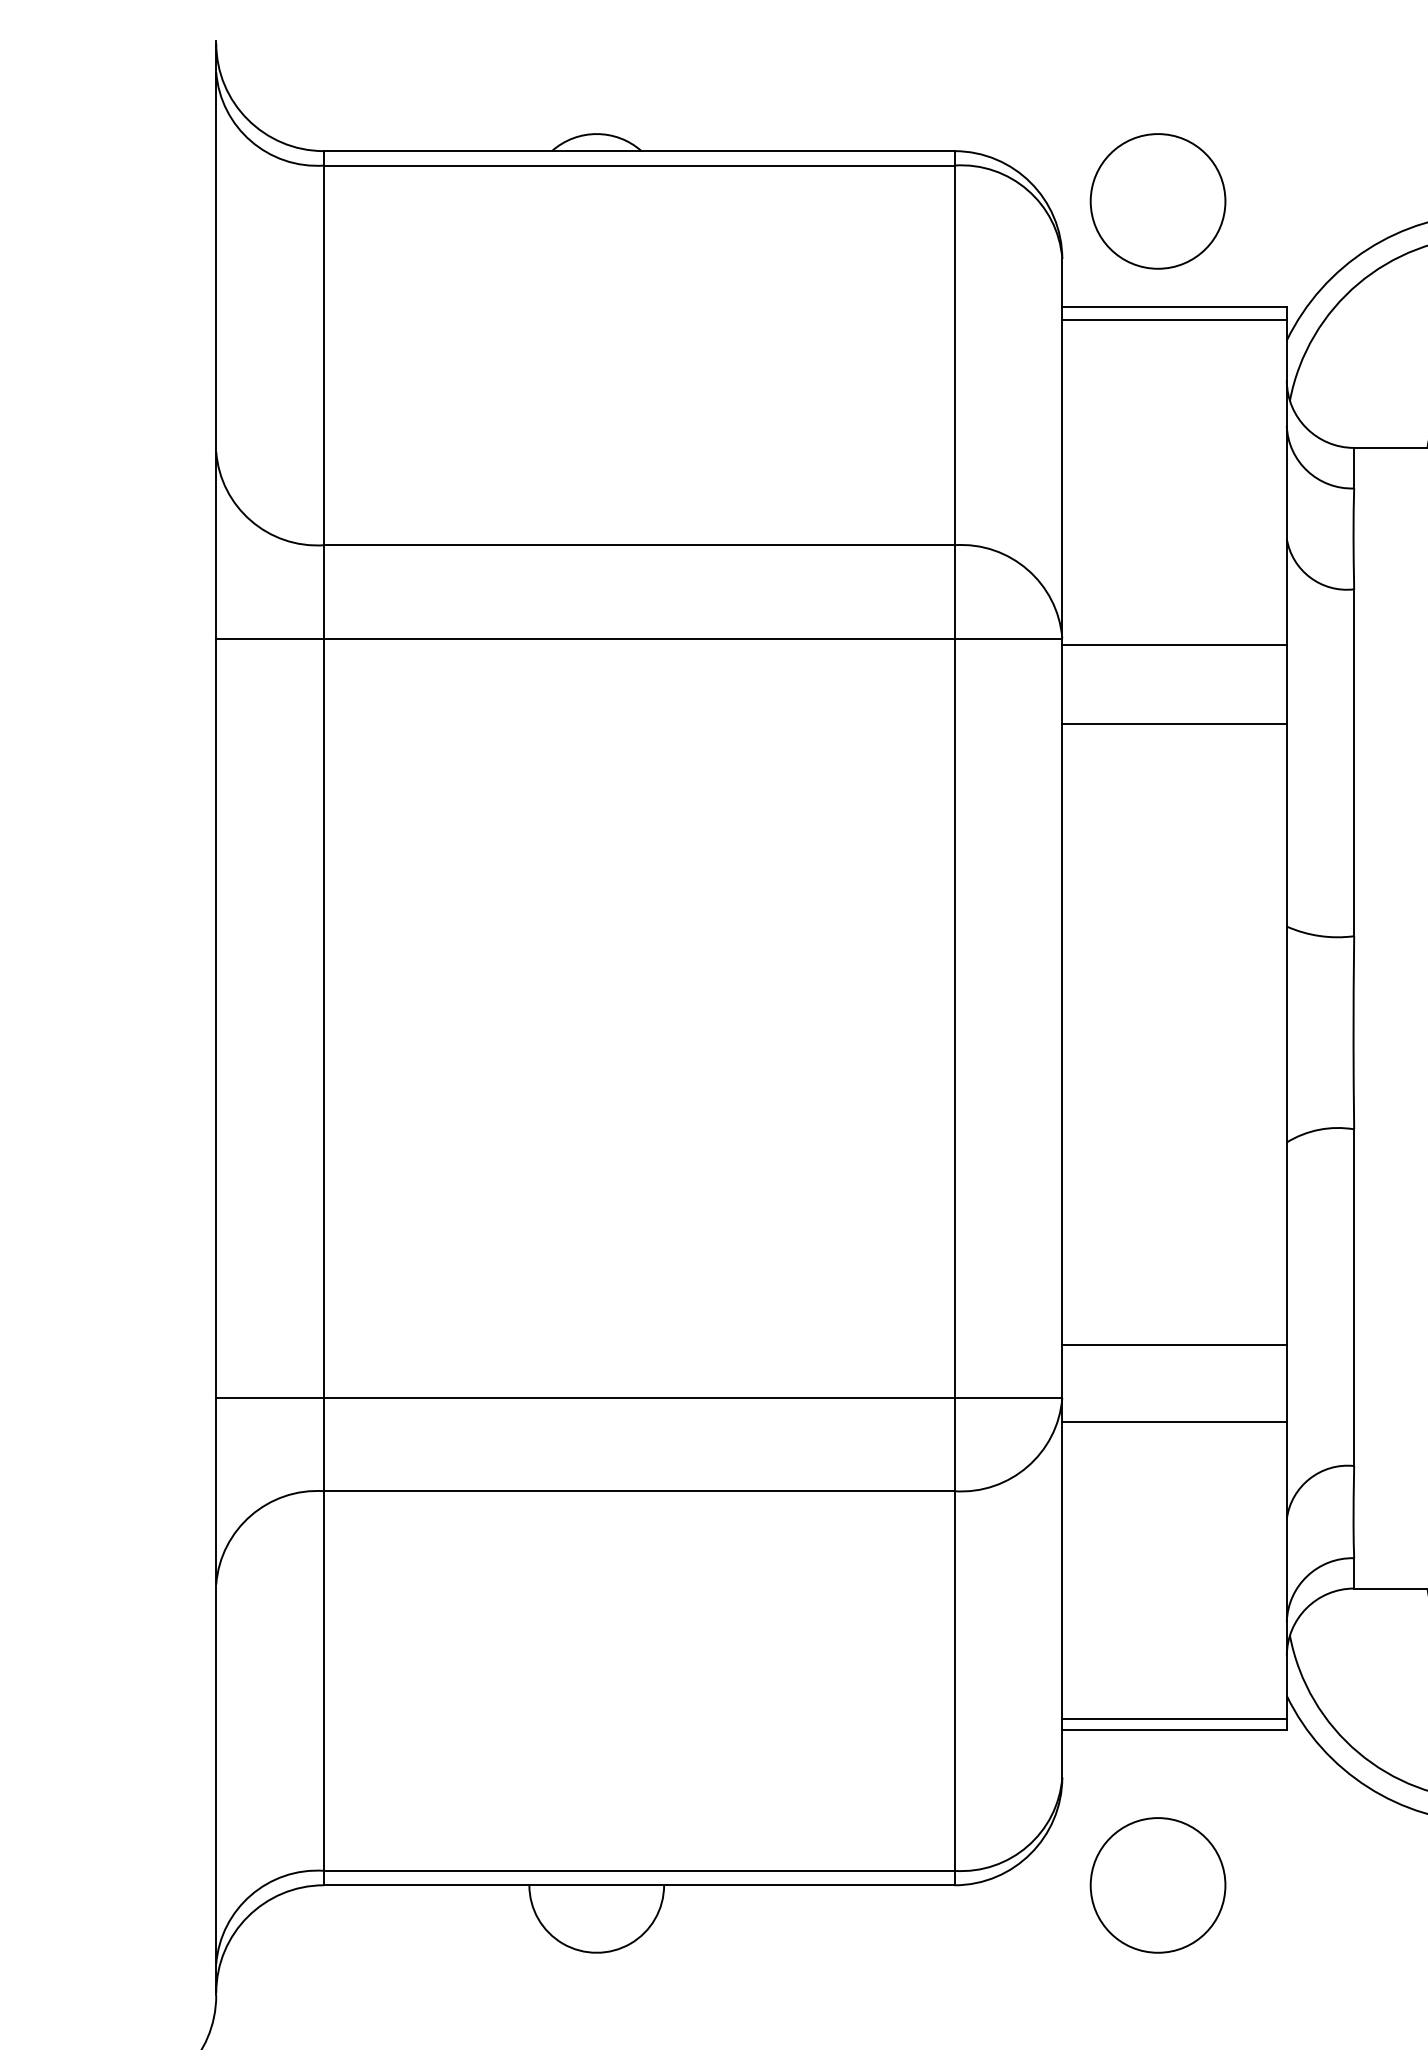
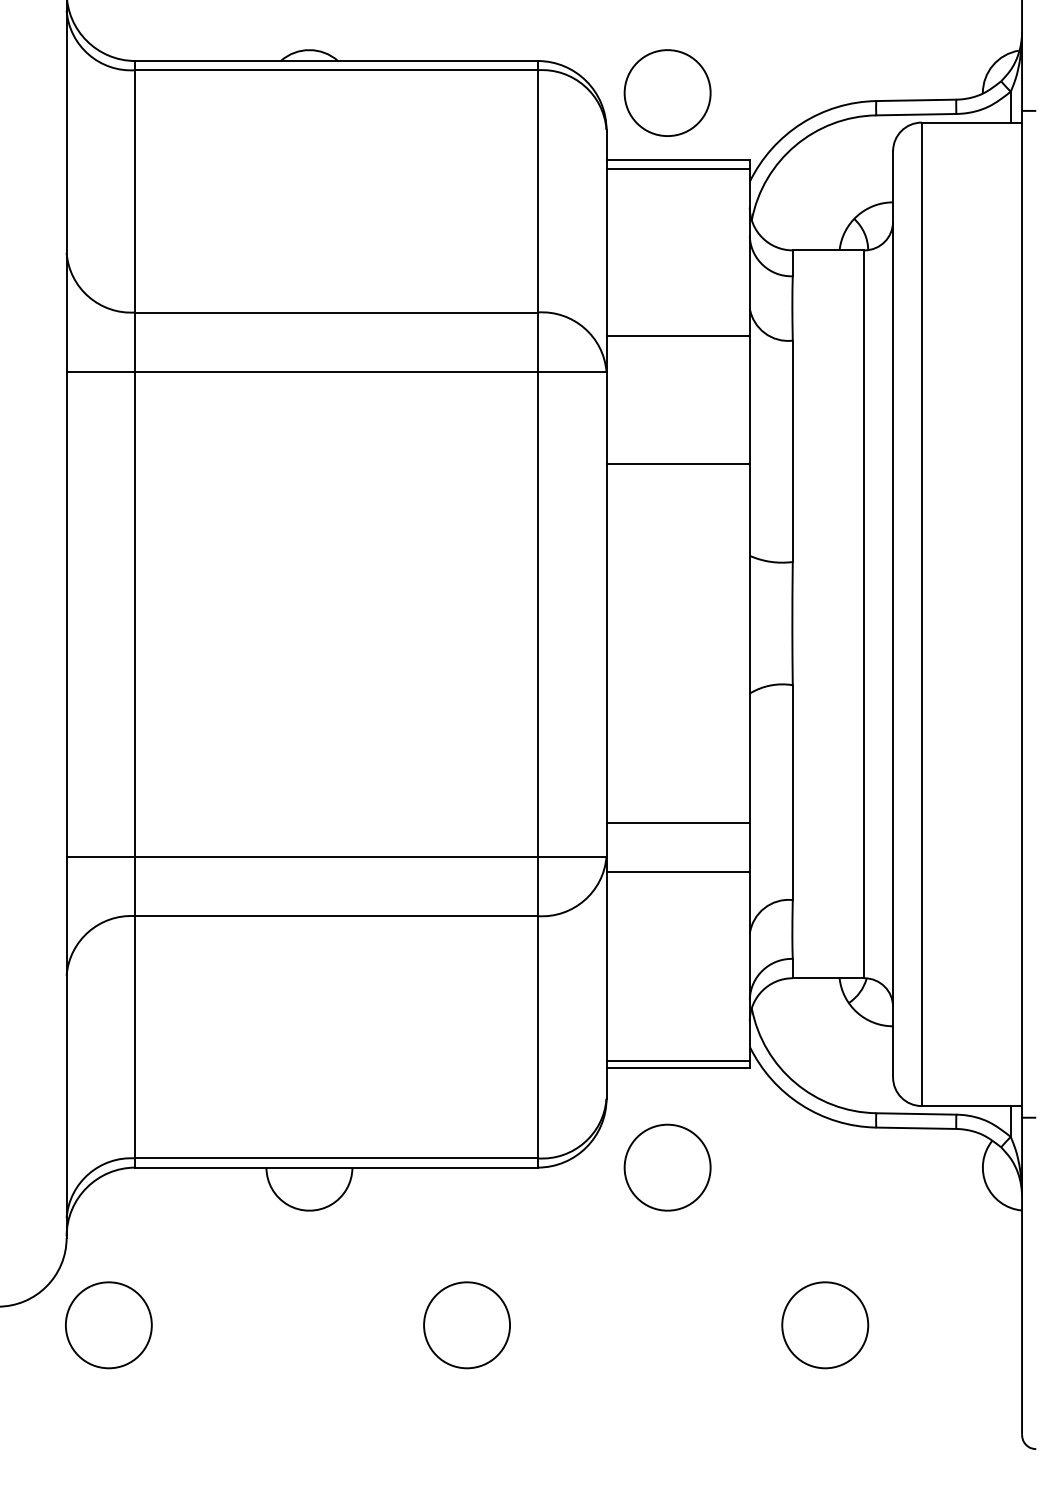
line: (1173, 643) -> (677, 335), moved
line: (1173, 723) -> (677, 464), moved

